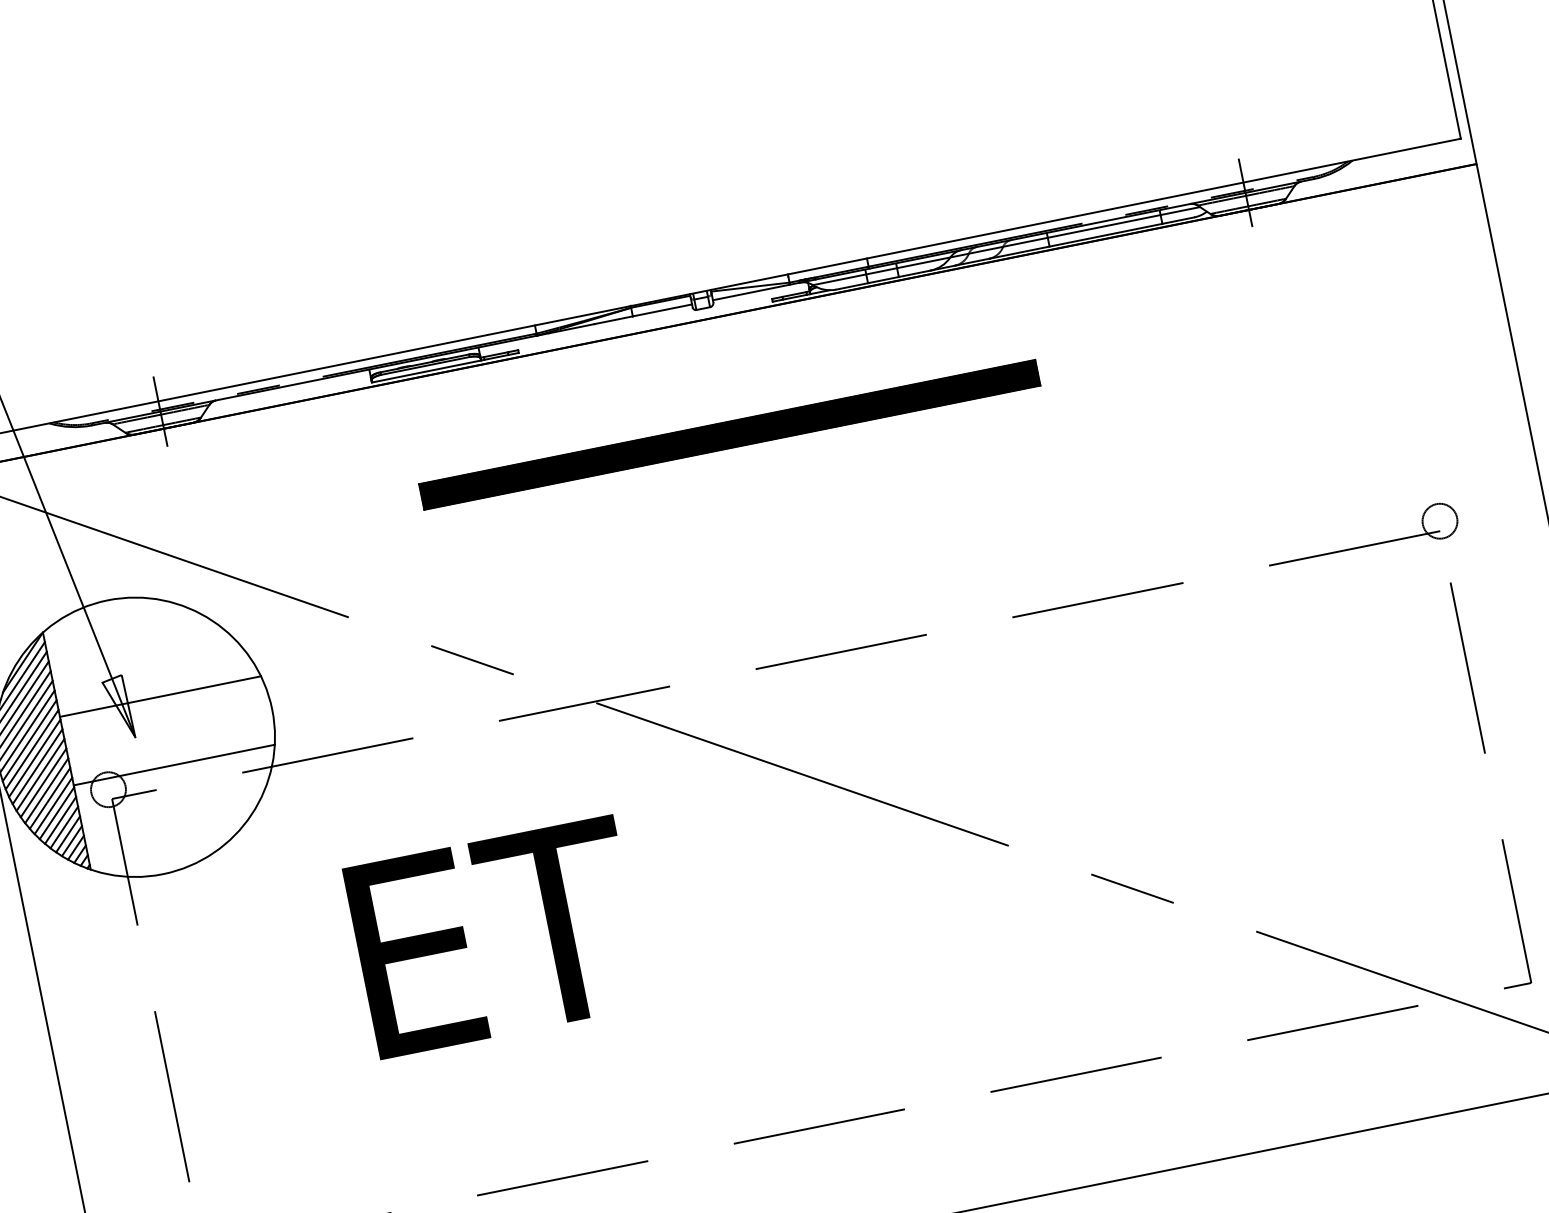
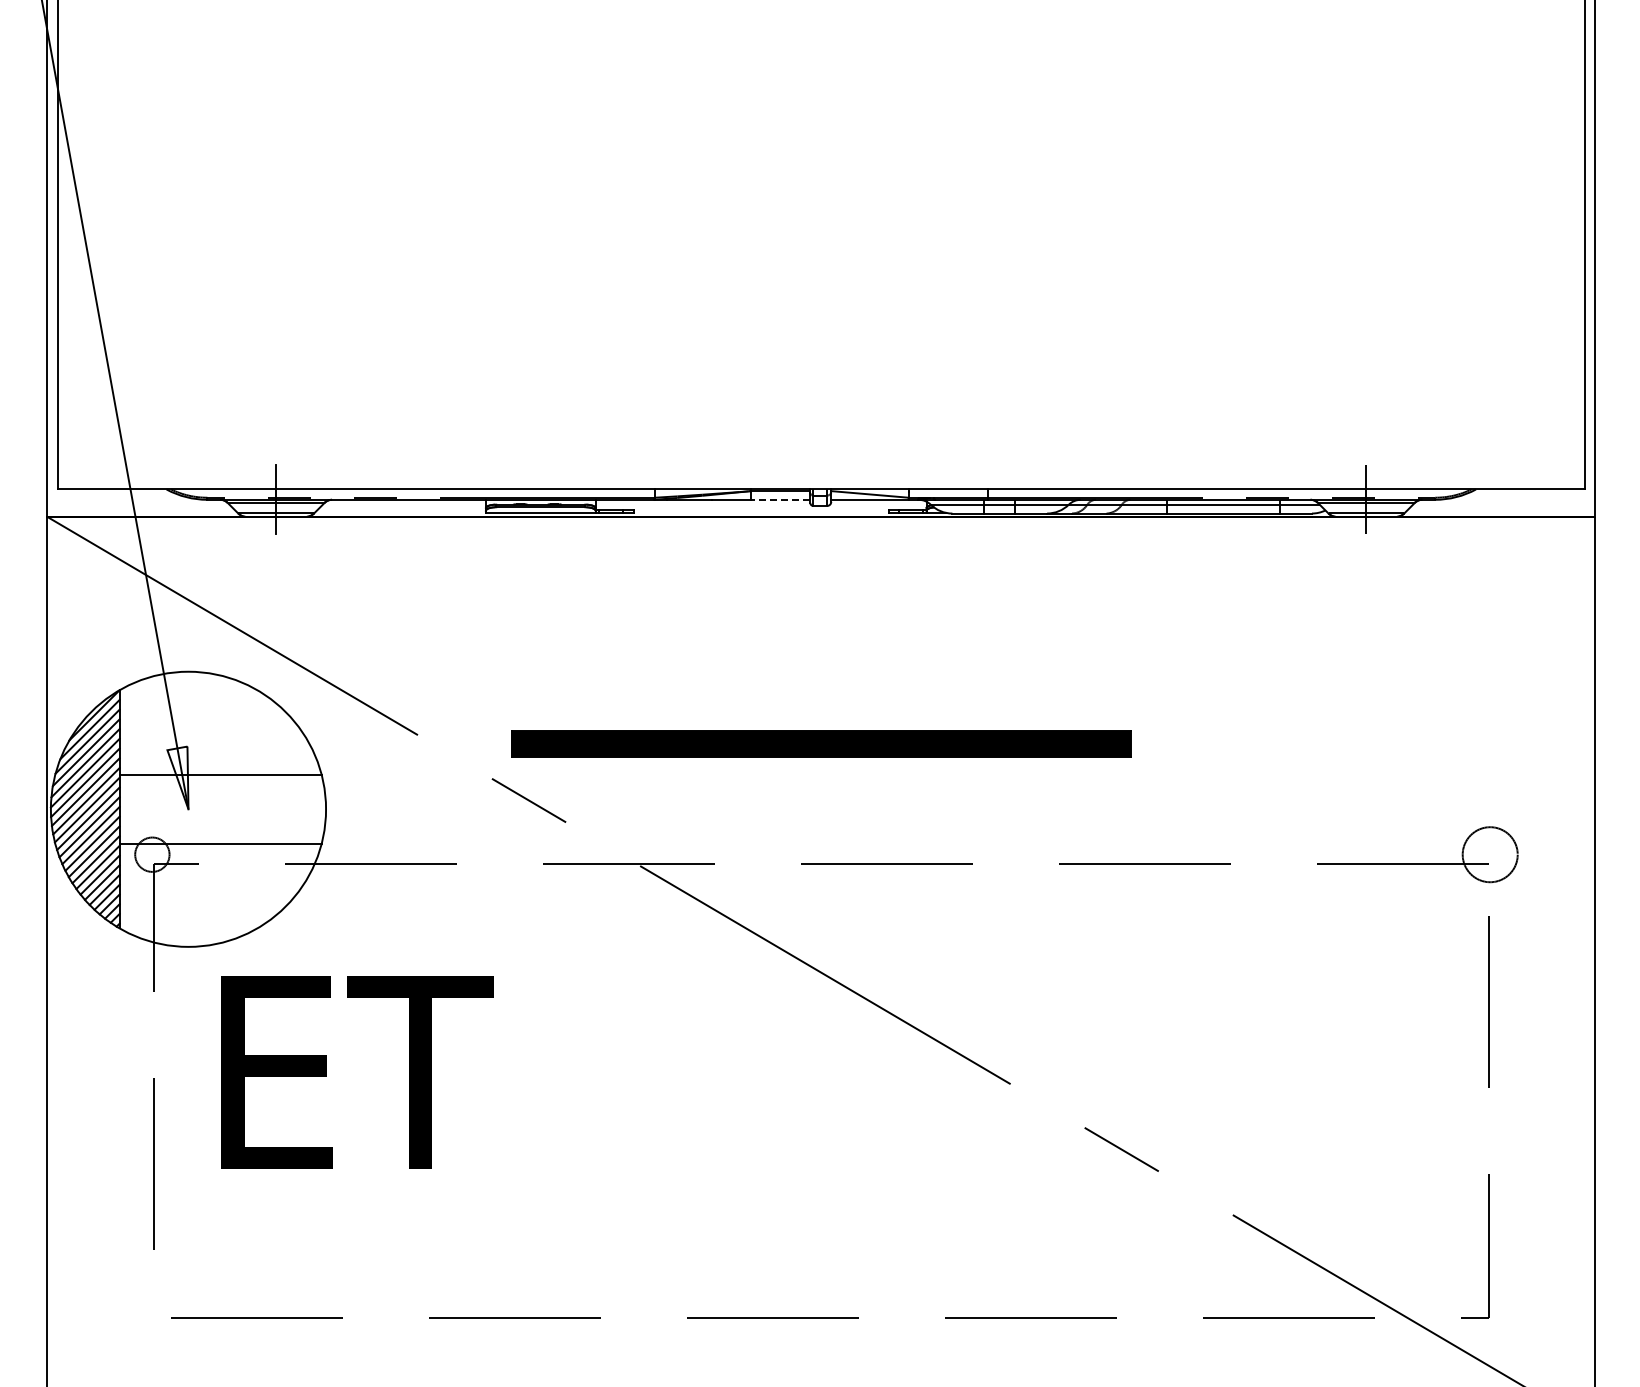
line: (662, 310) -> (780, 499), solid -> dashed
part: (729, 434) -> (821, 743), moved
circle: (1440, 520) -> (1490, 854), size x1.6
text: (496, 937) -> (357, 1072), moved

